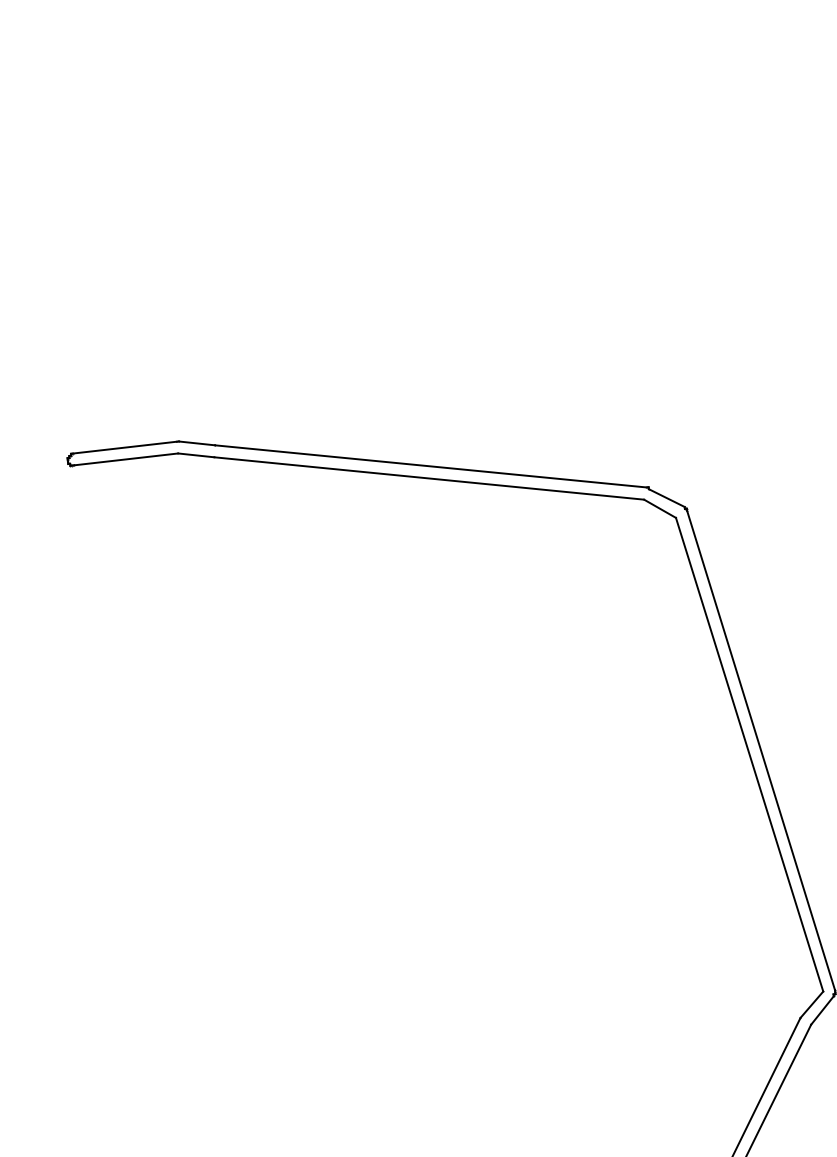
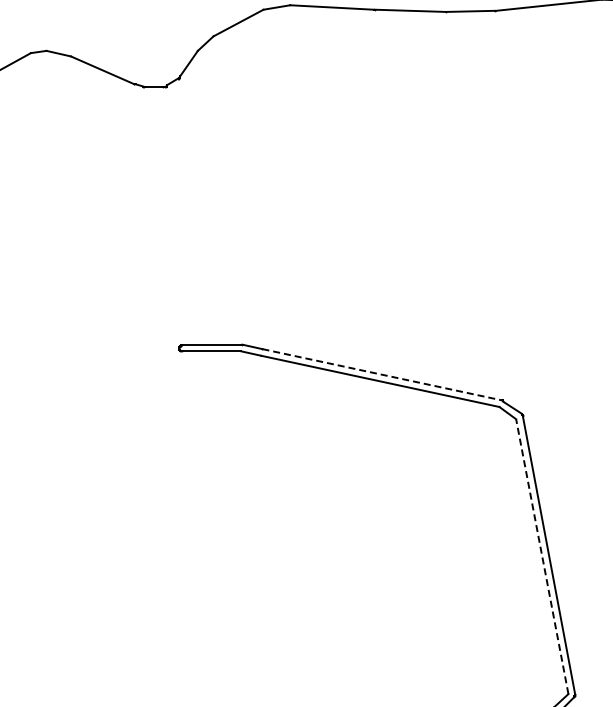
line: (431, 465) -> (382, 374), solid -> dashed
line: (749, 754) -> (542, 556), solid -> dashed

